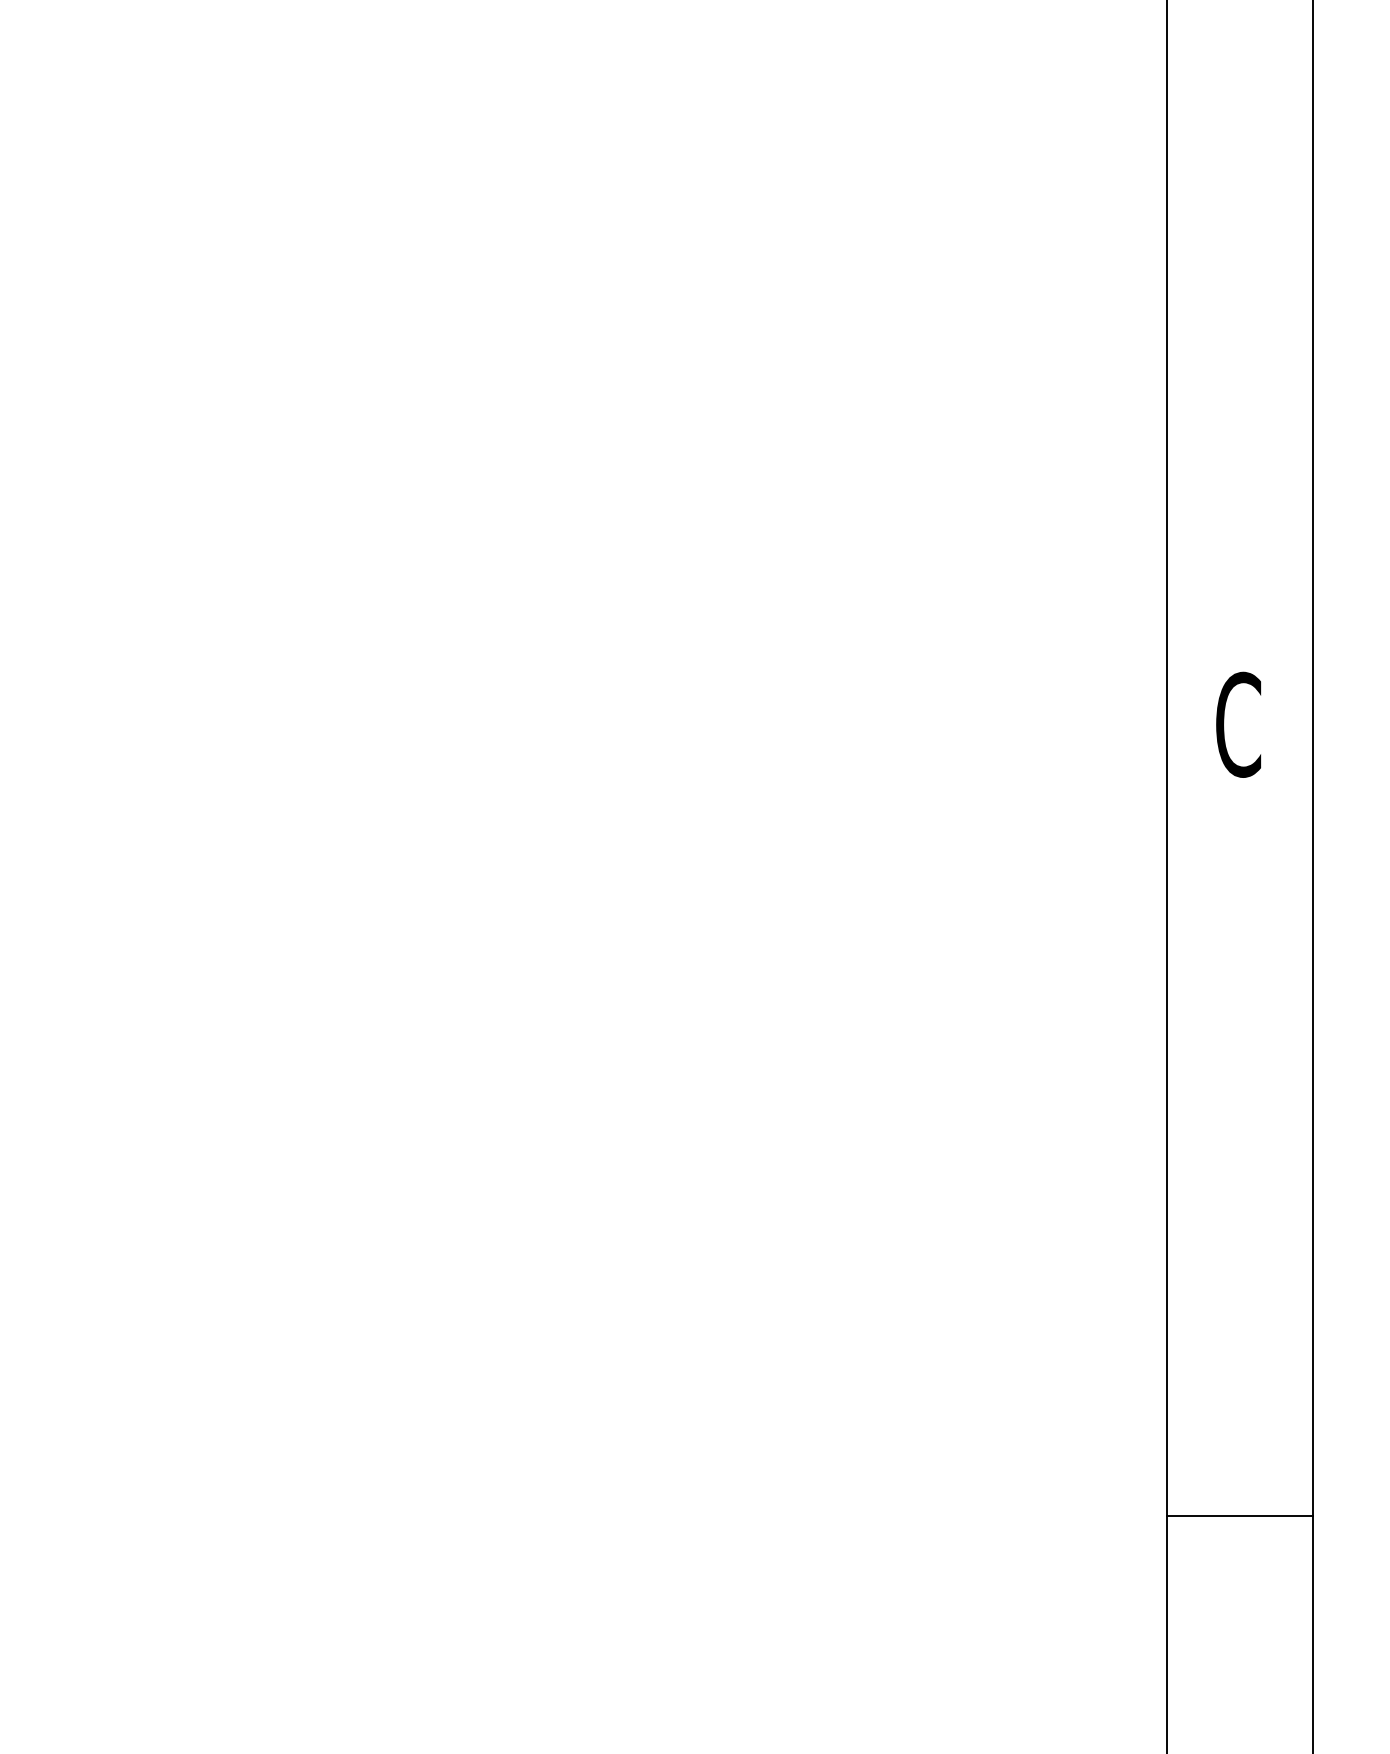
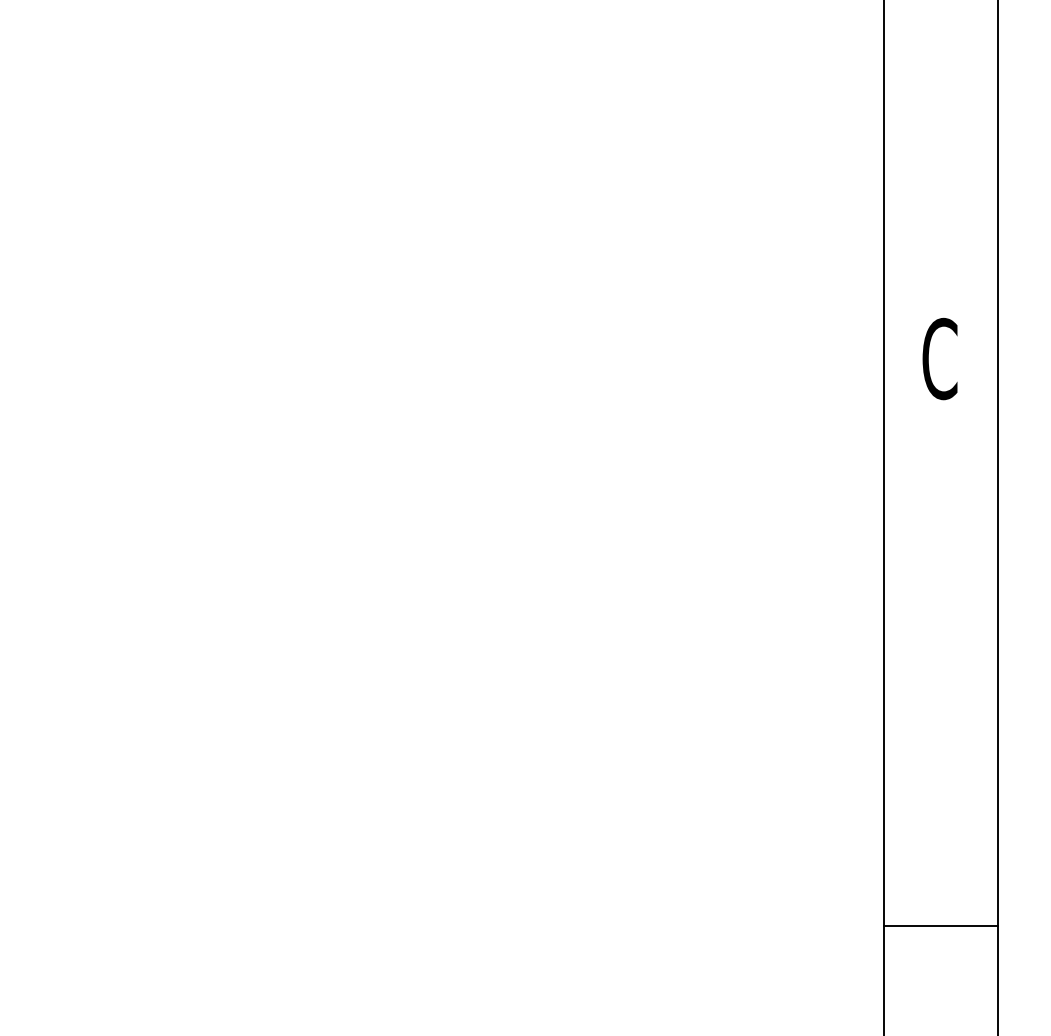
line: (1239, 1516) -> (940, 926), moved

